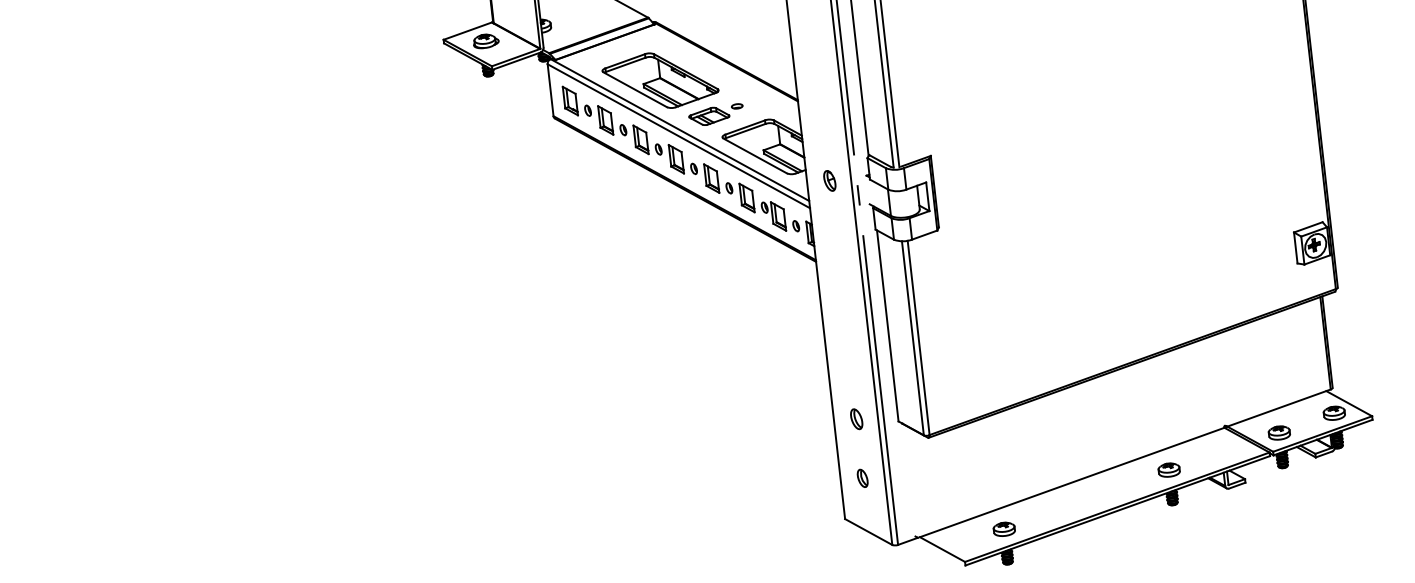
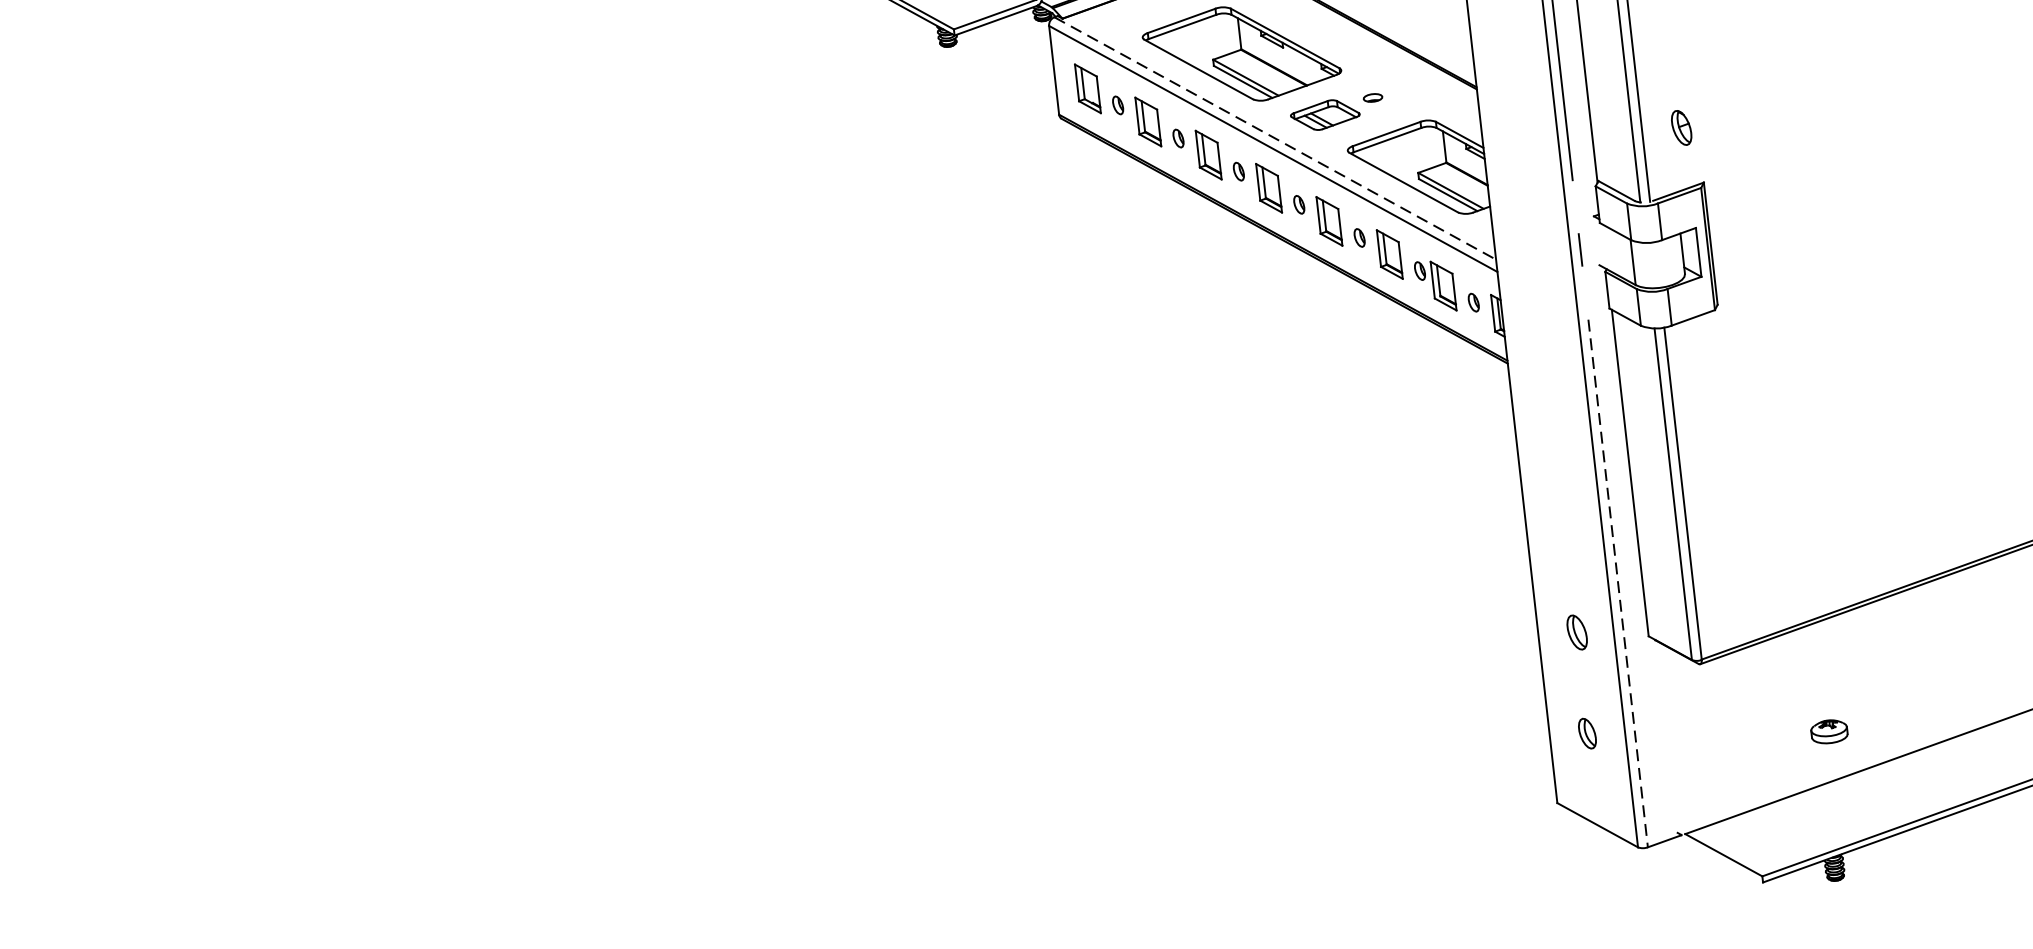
line: (680, 130) -> (1276, 139), solid -> dashed
part: (829, 180) -> (1681, 127), moved
line: (880, 391) -> (1617, 585), solid -> dashed
part: (1003, 528) -> (1828, 730), moved

